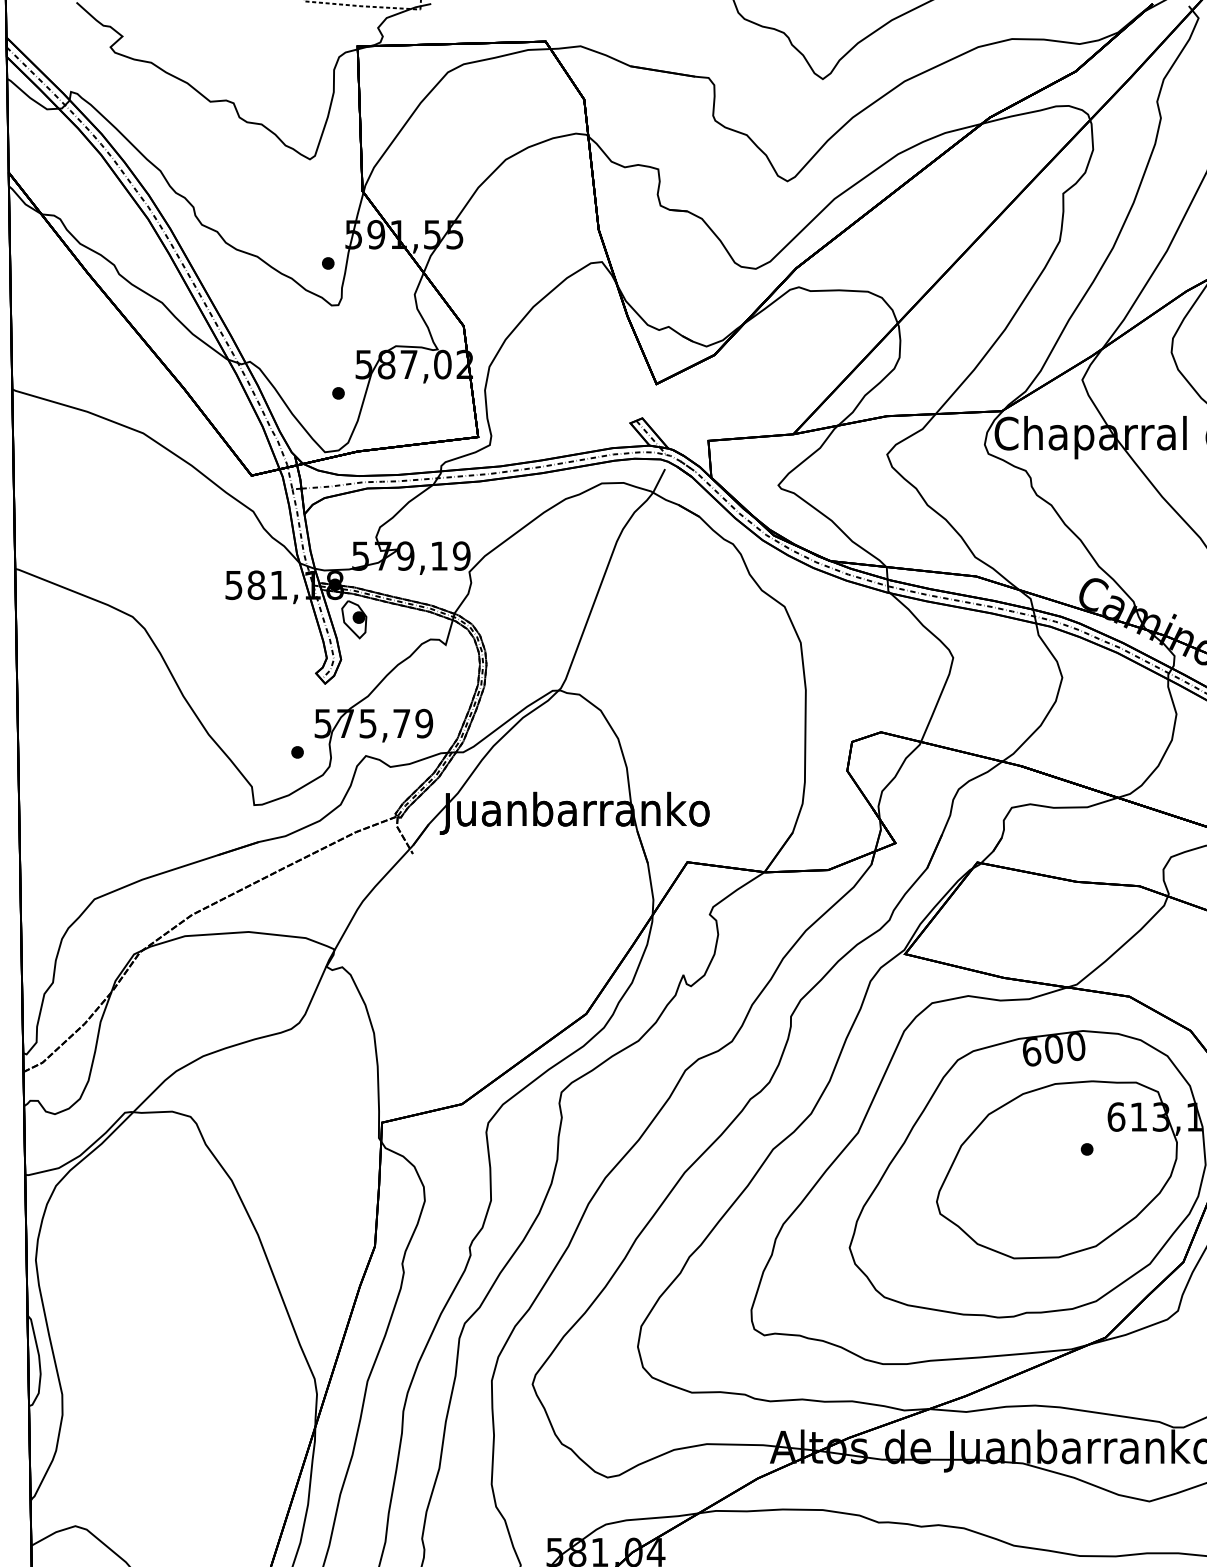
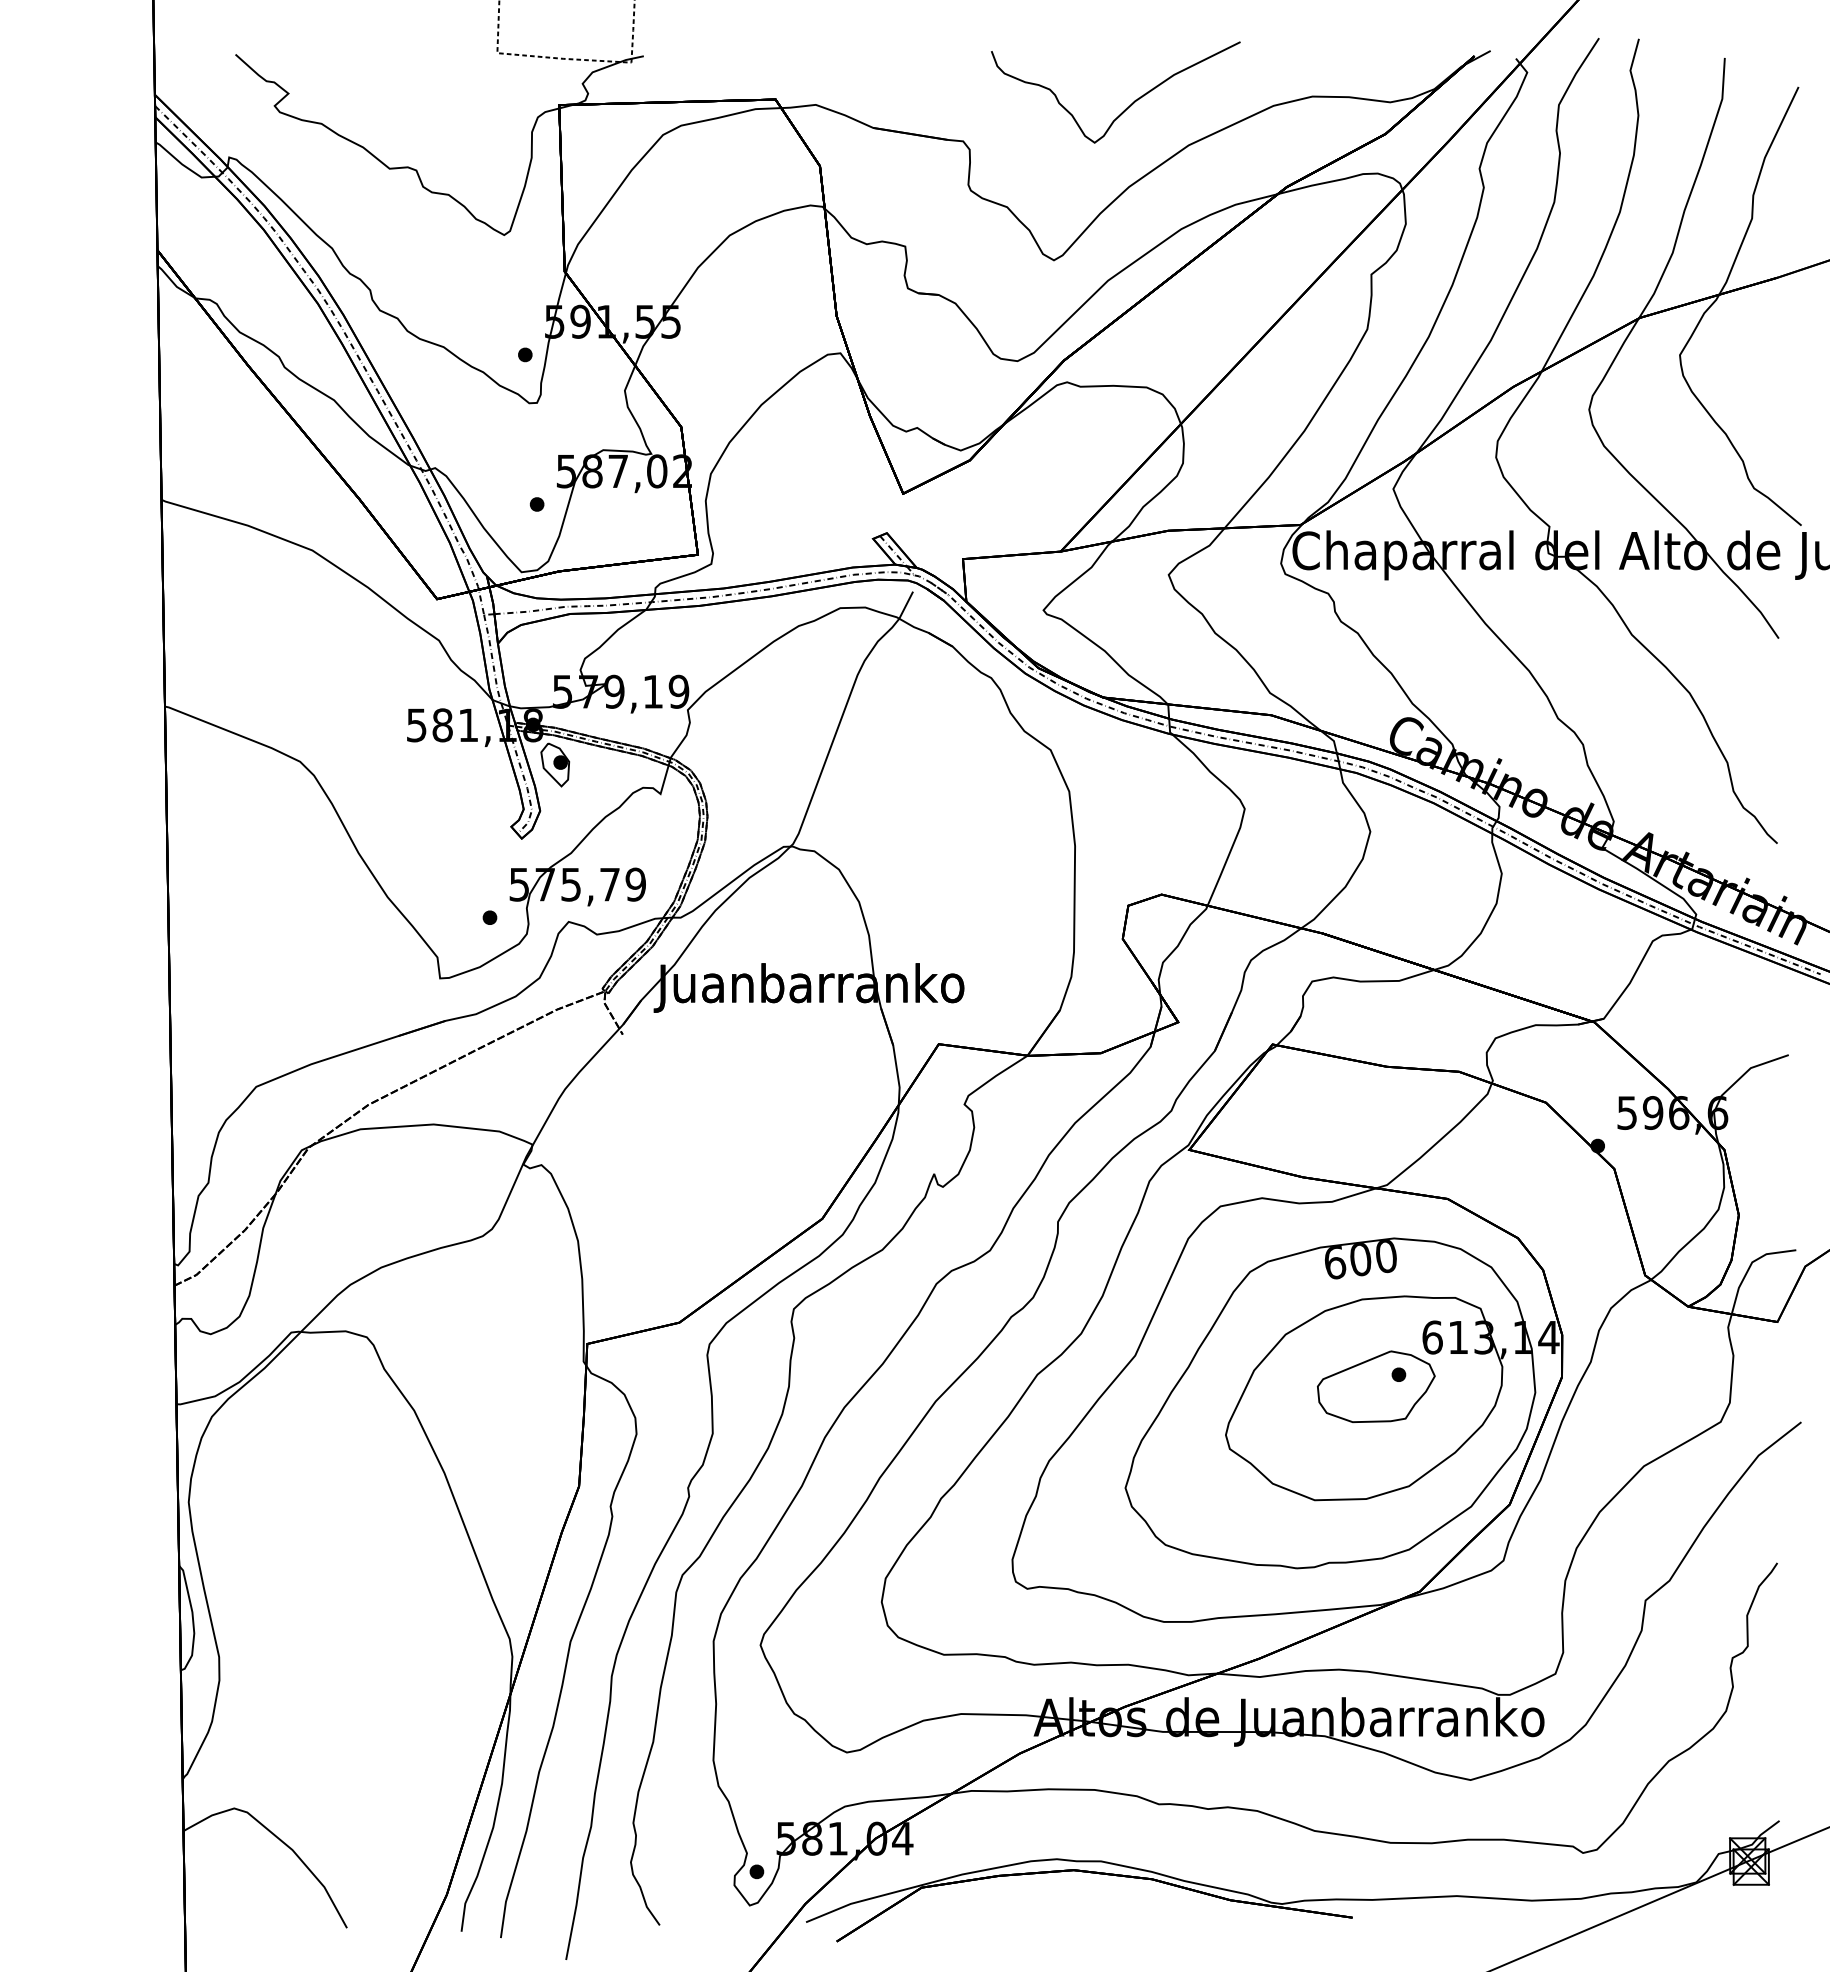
part: (1067, 1159) -> (1376, 1386), added

